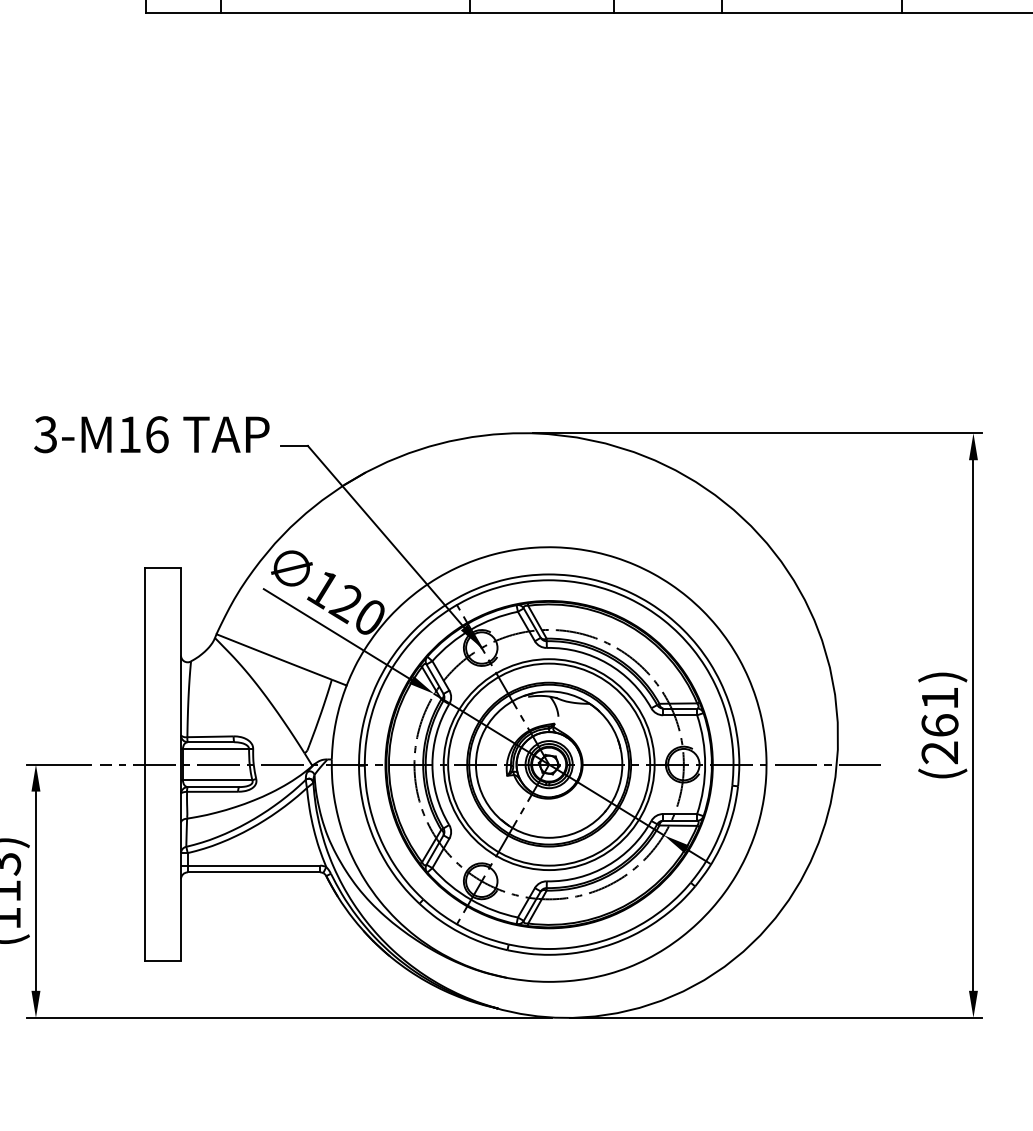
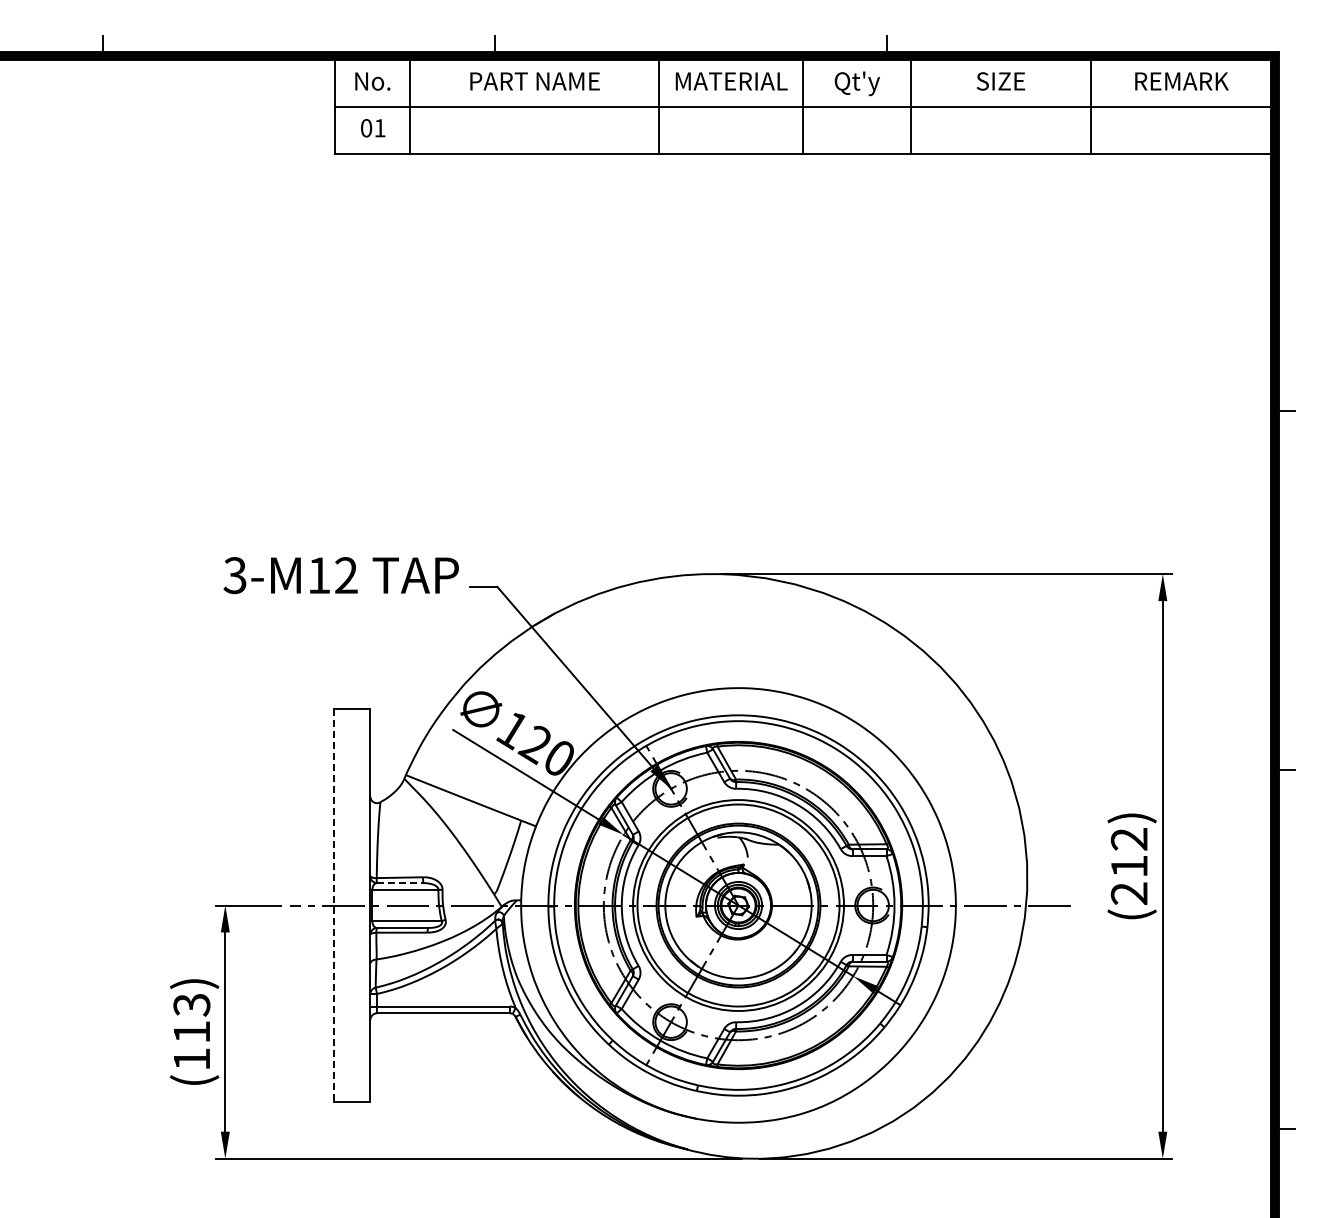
text: (157, 434) -> (346, 575), 3-M16 -> 3-M12
text: (939, 711) -> (1128, 852), (261) -> (212)
line: (211, 742) -> (400, 883), solid -> dashed
line: (145, 765) -> (334, 906), solid -> dashed

